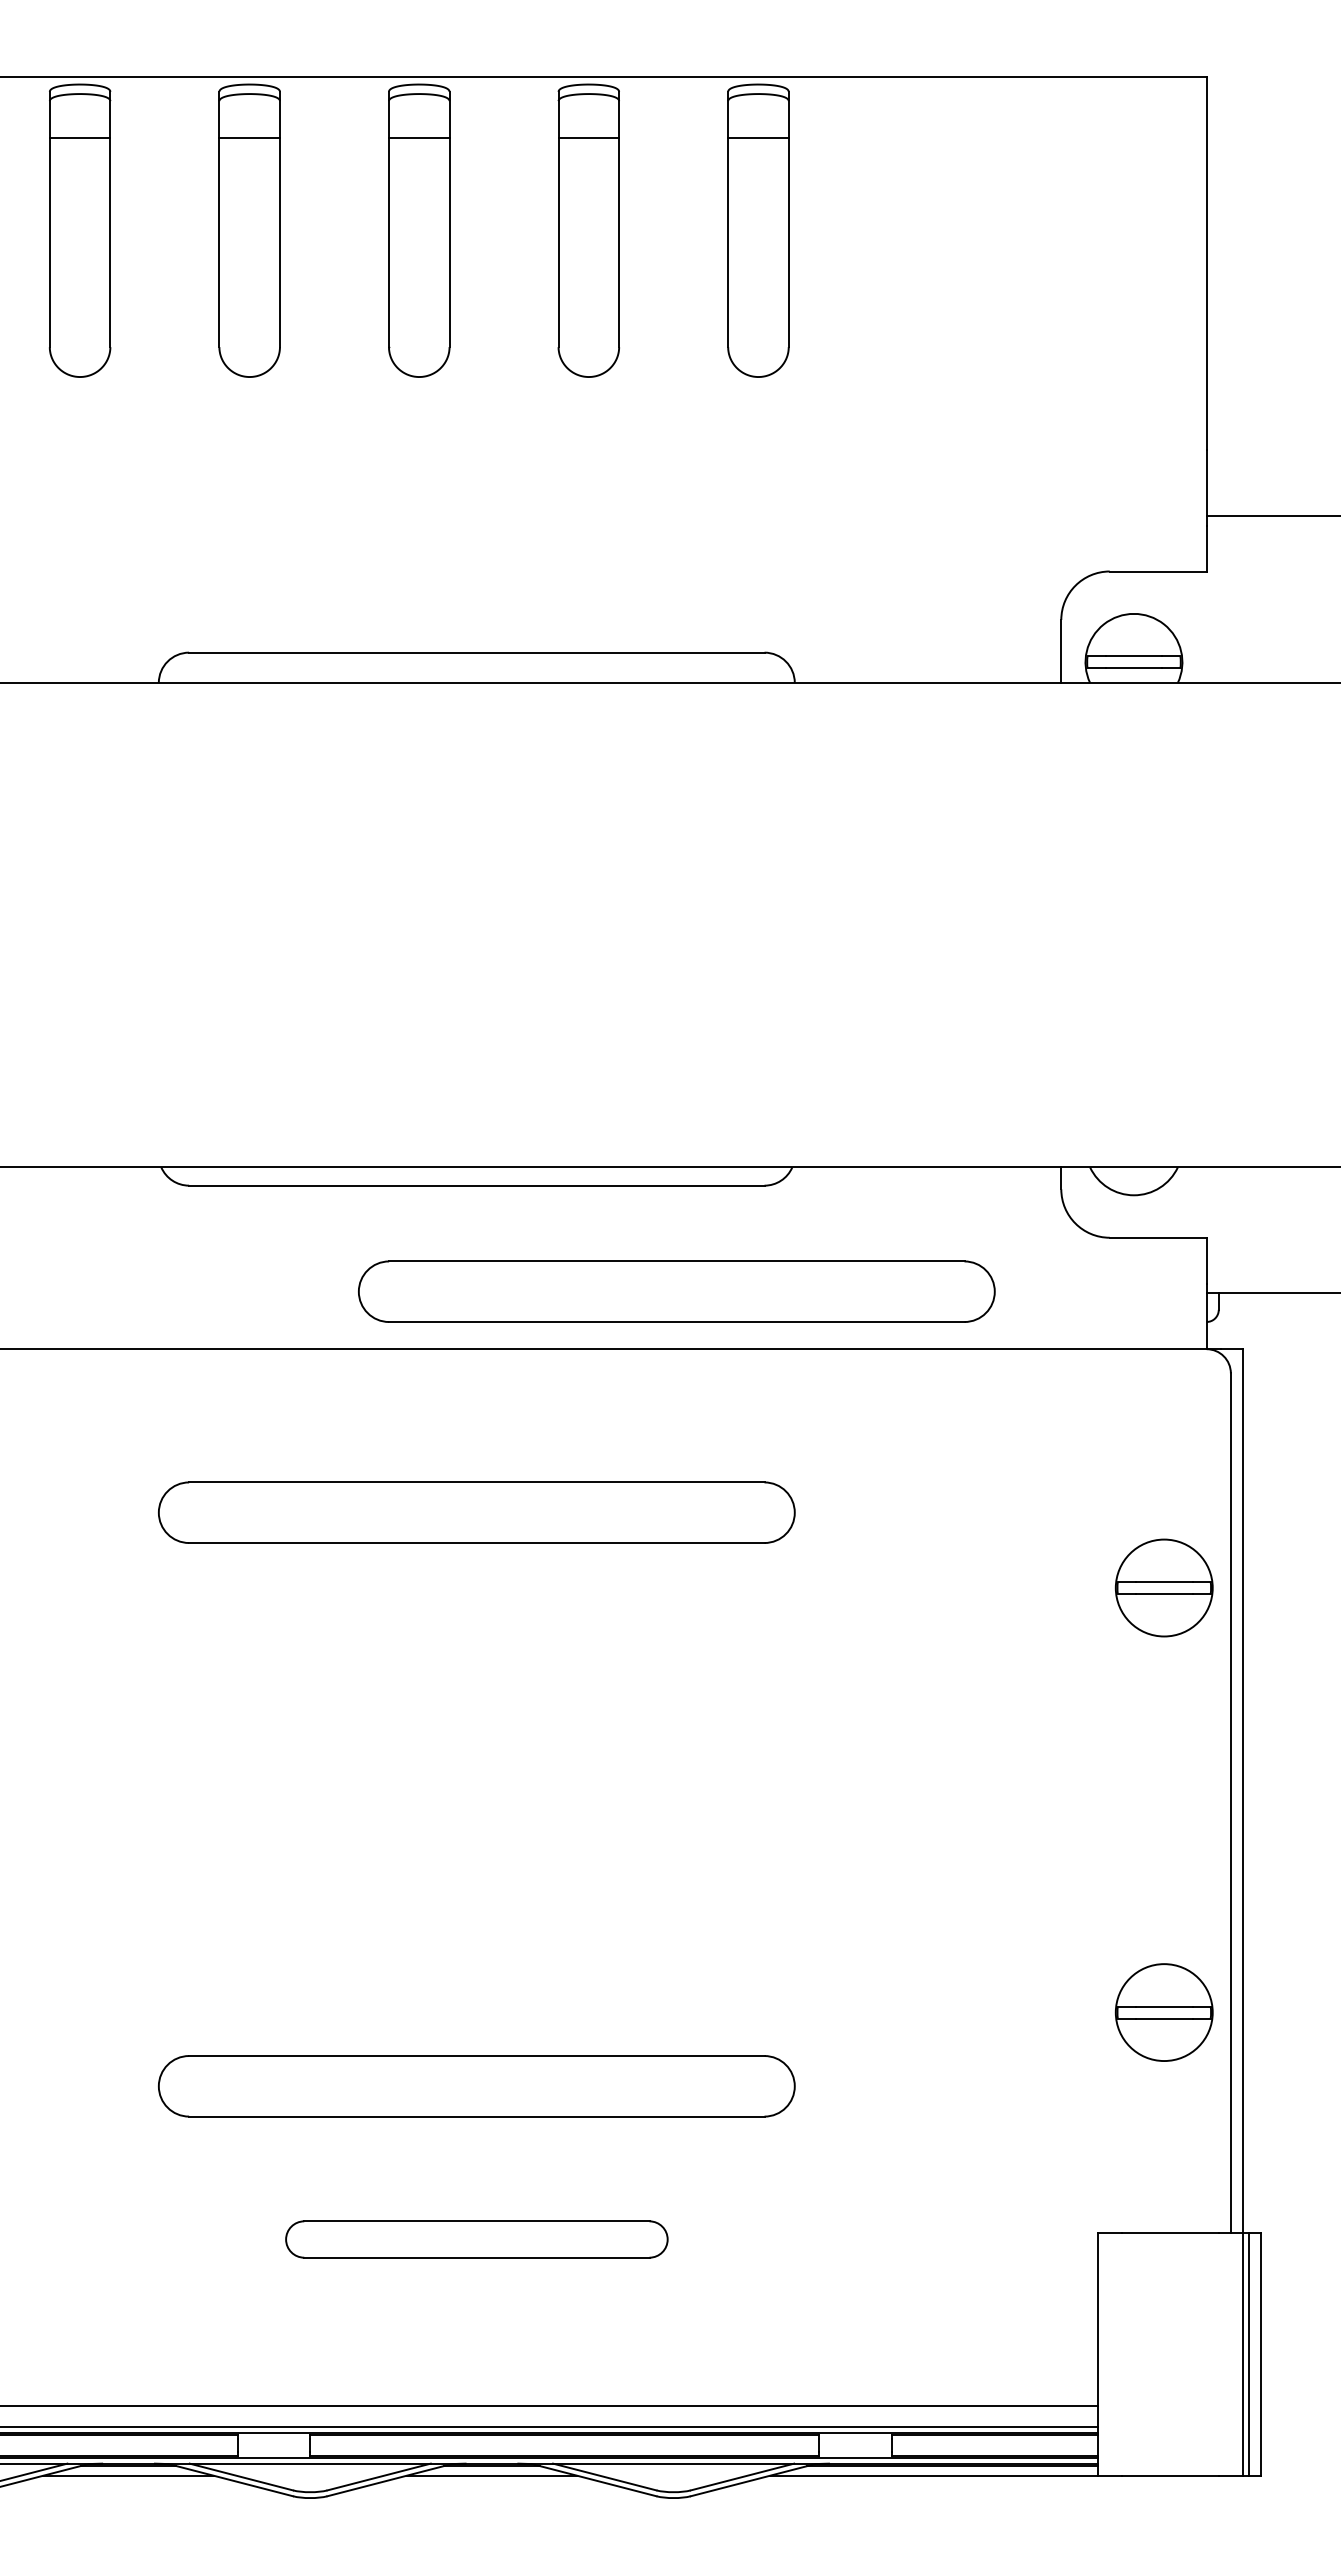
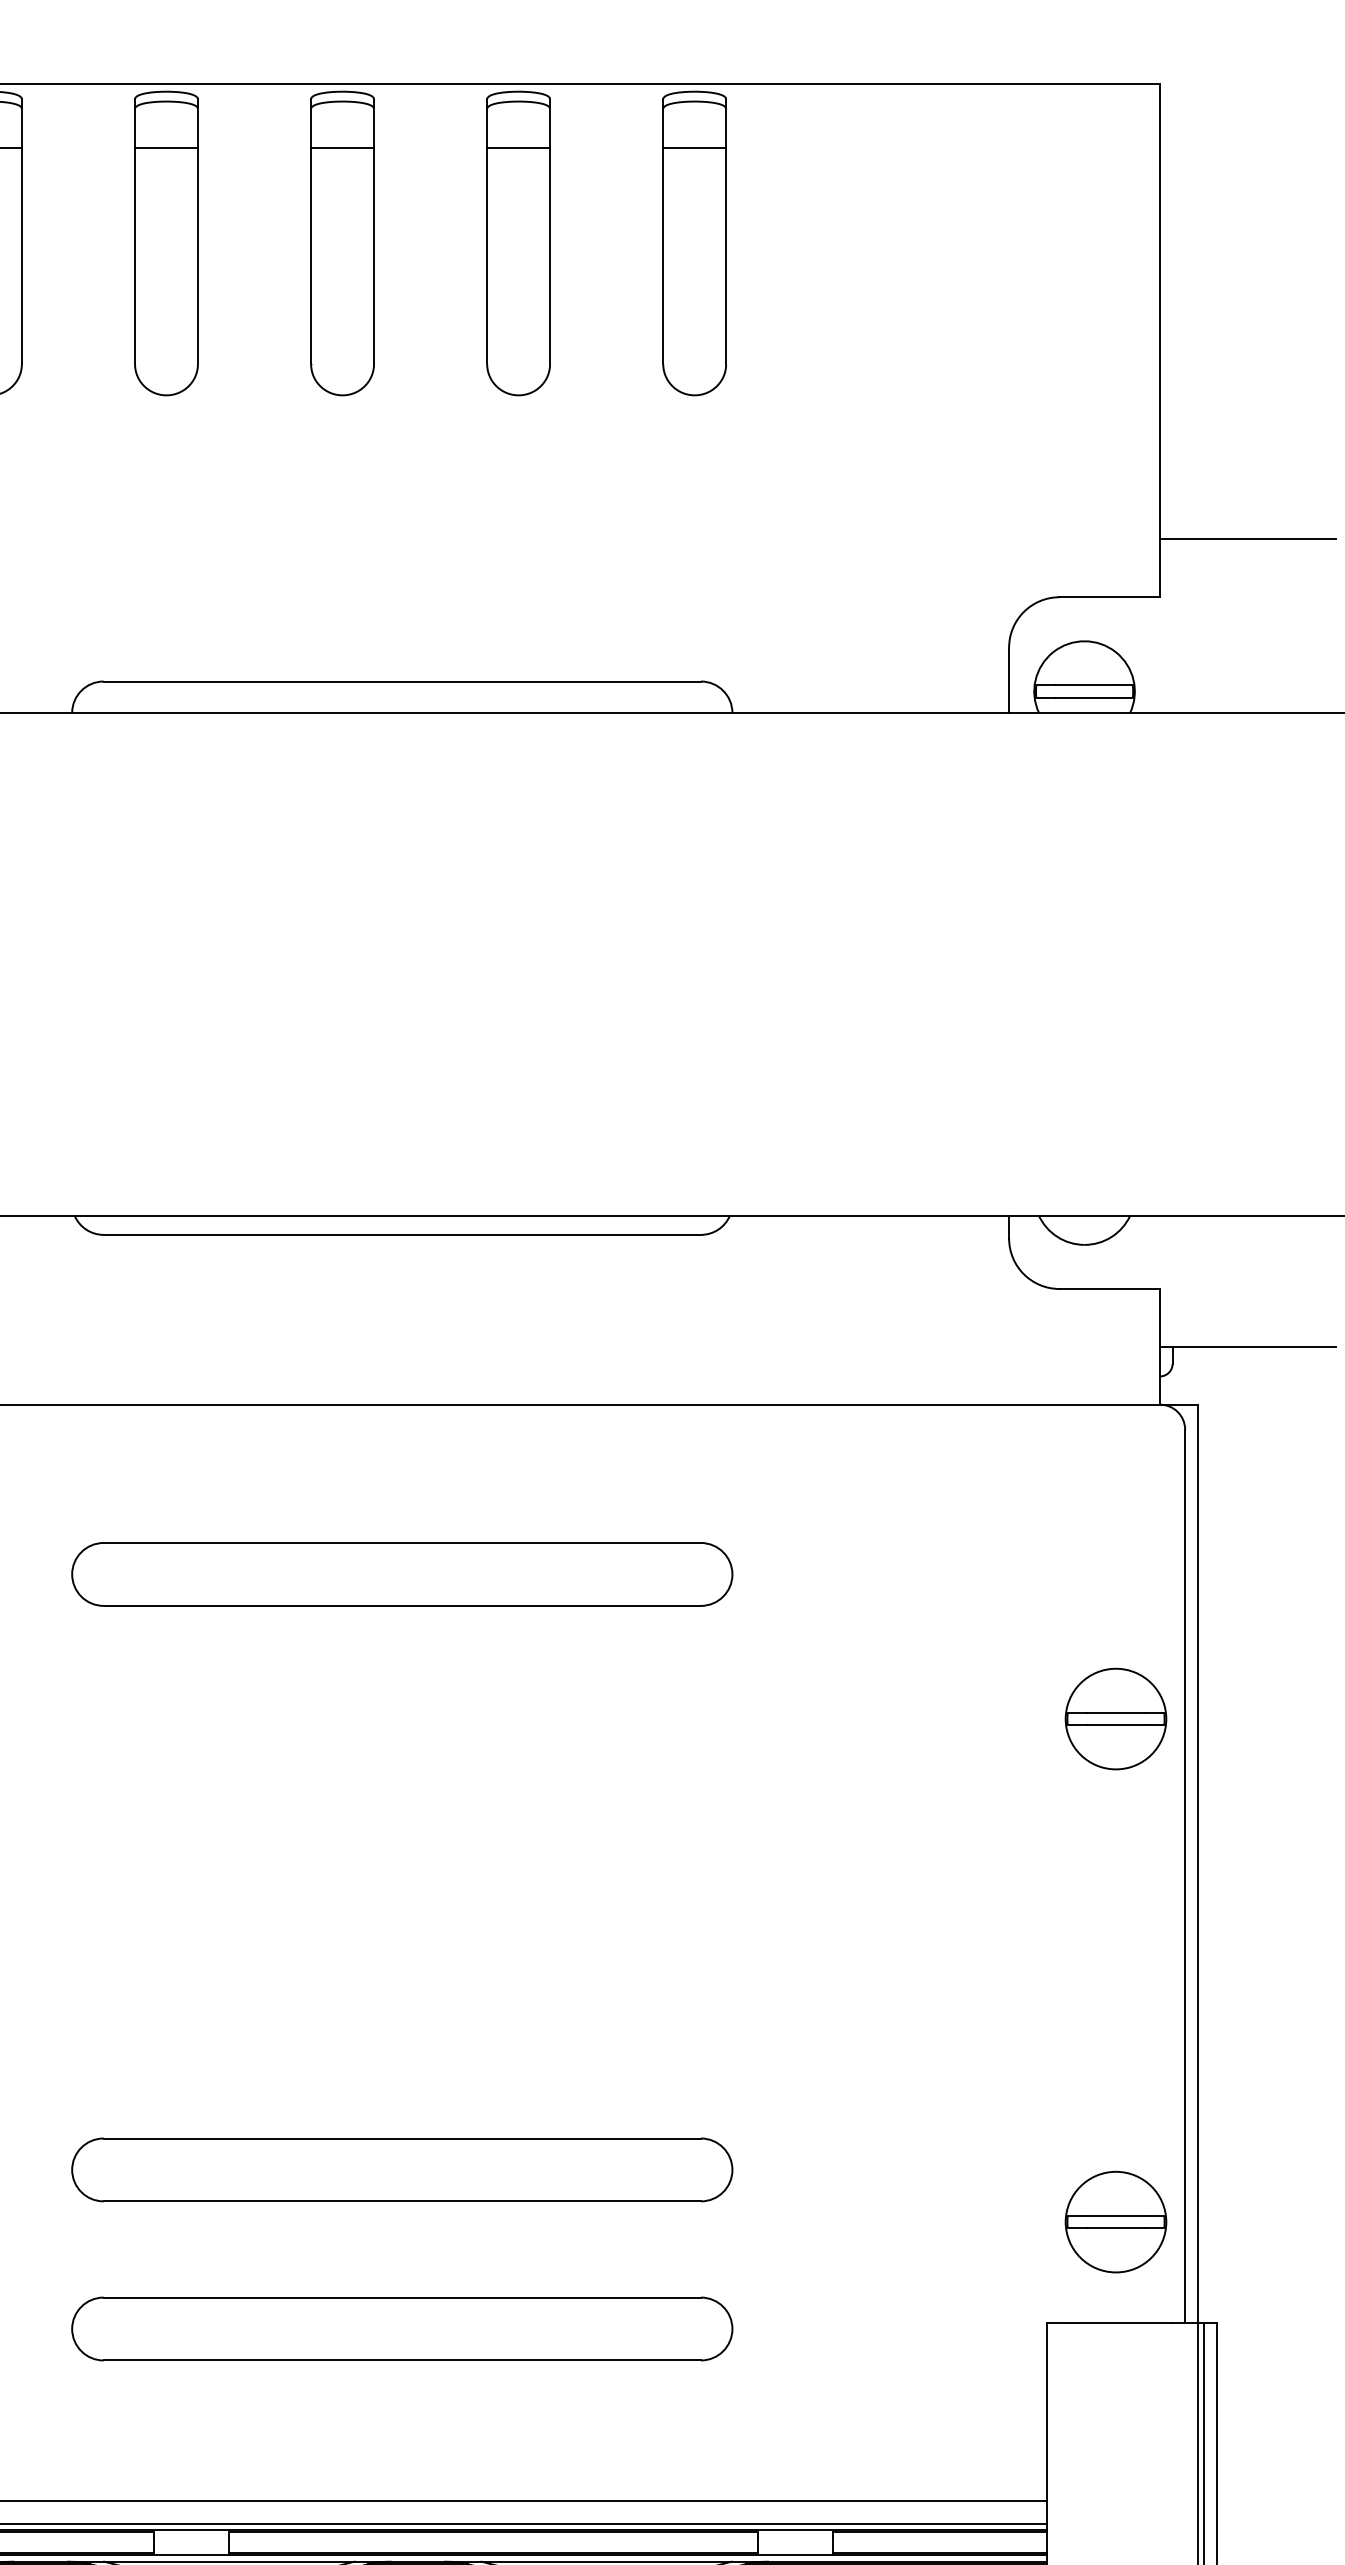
part: (676, 1291) -> (609, 1344), removed
part: (1163, 1587) -> (1115, 1718), moved
part: (1163, 2012) -> (1115, 2222), moved
part: (476, 2239) -> (401, 2328), size x1.67

